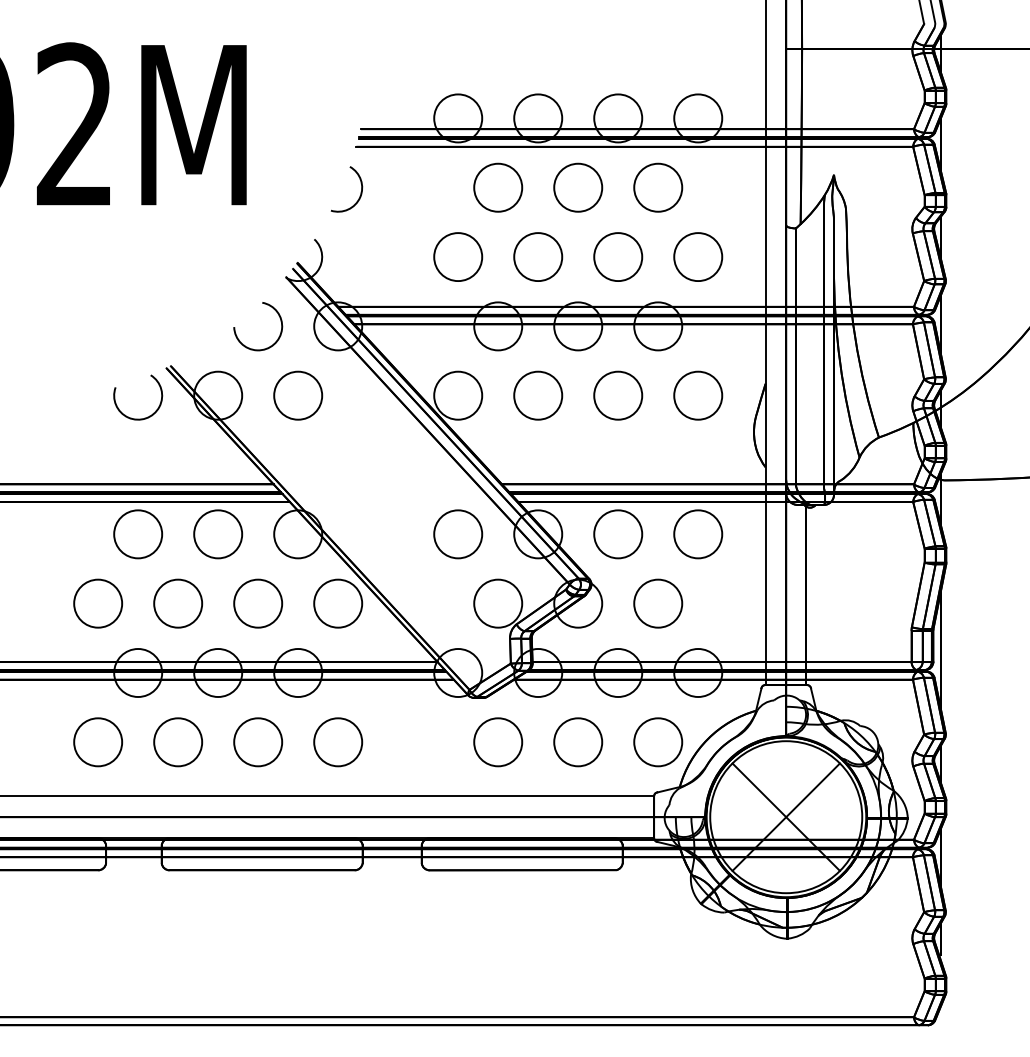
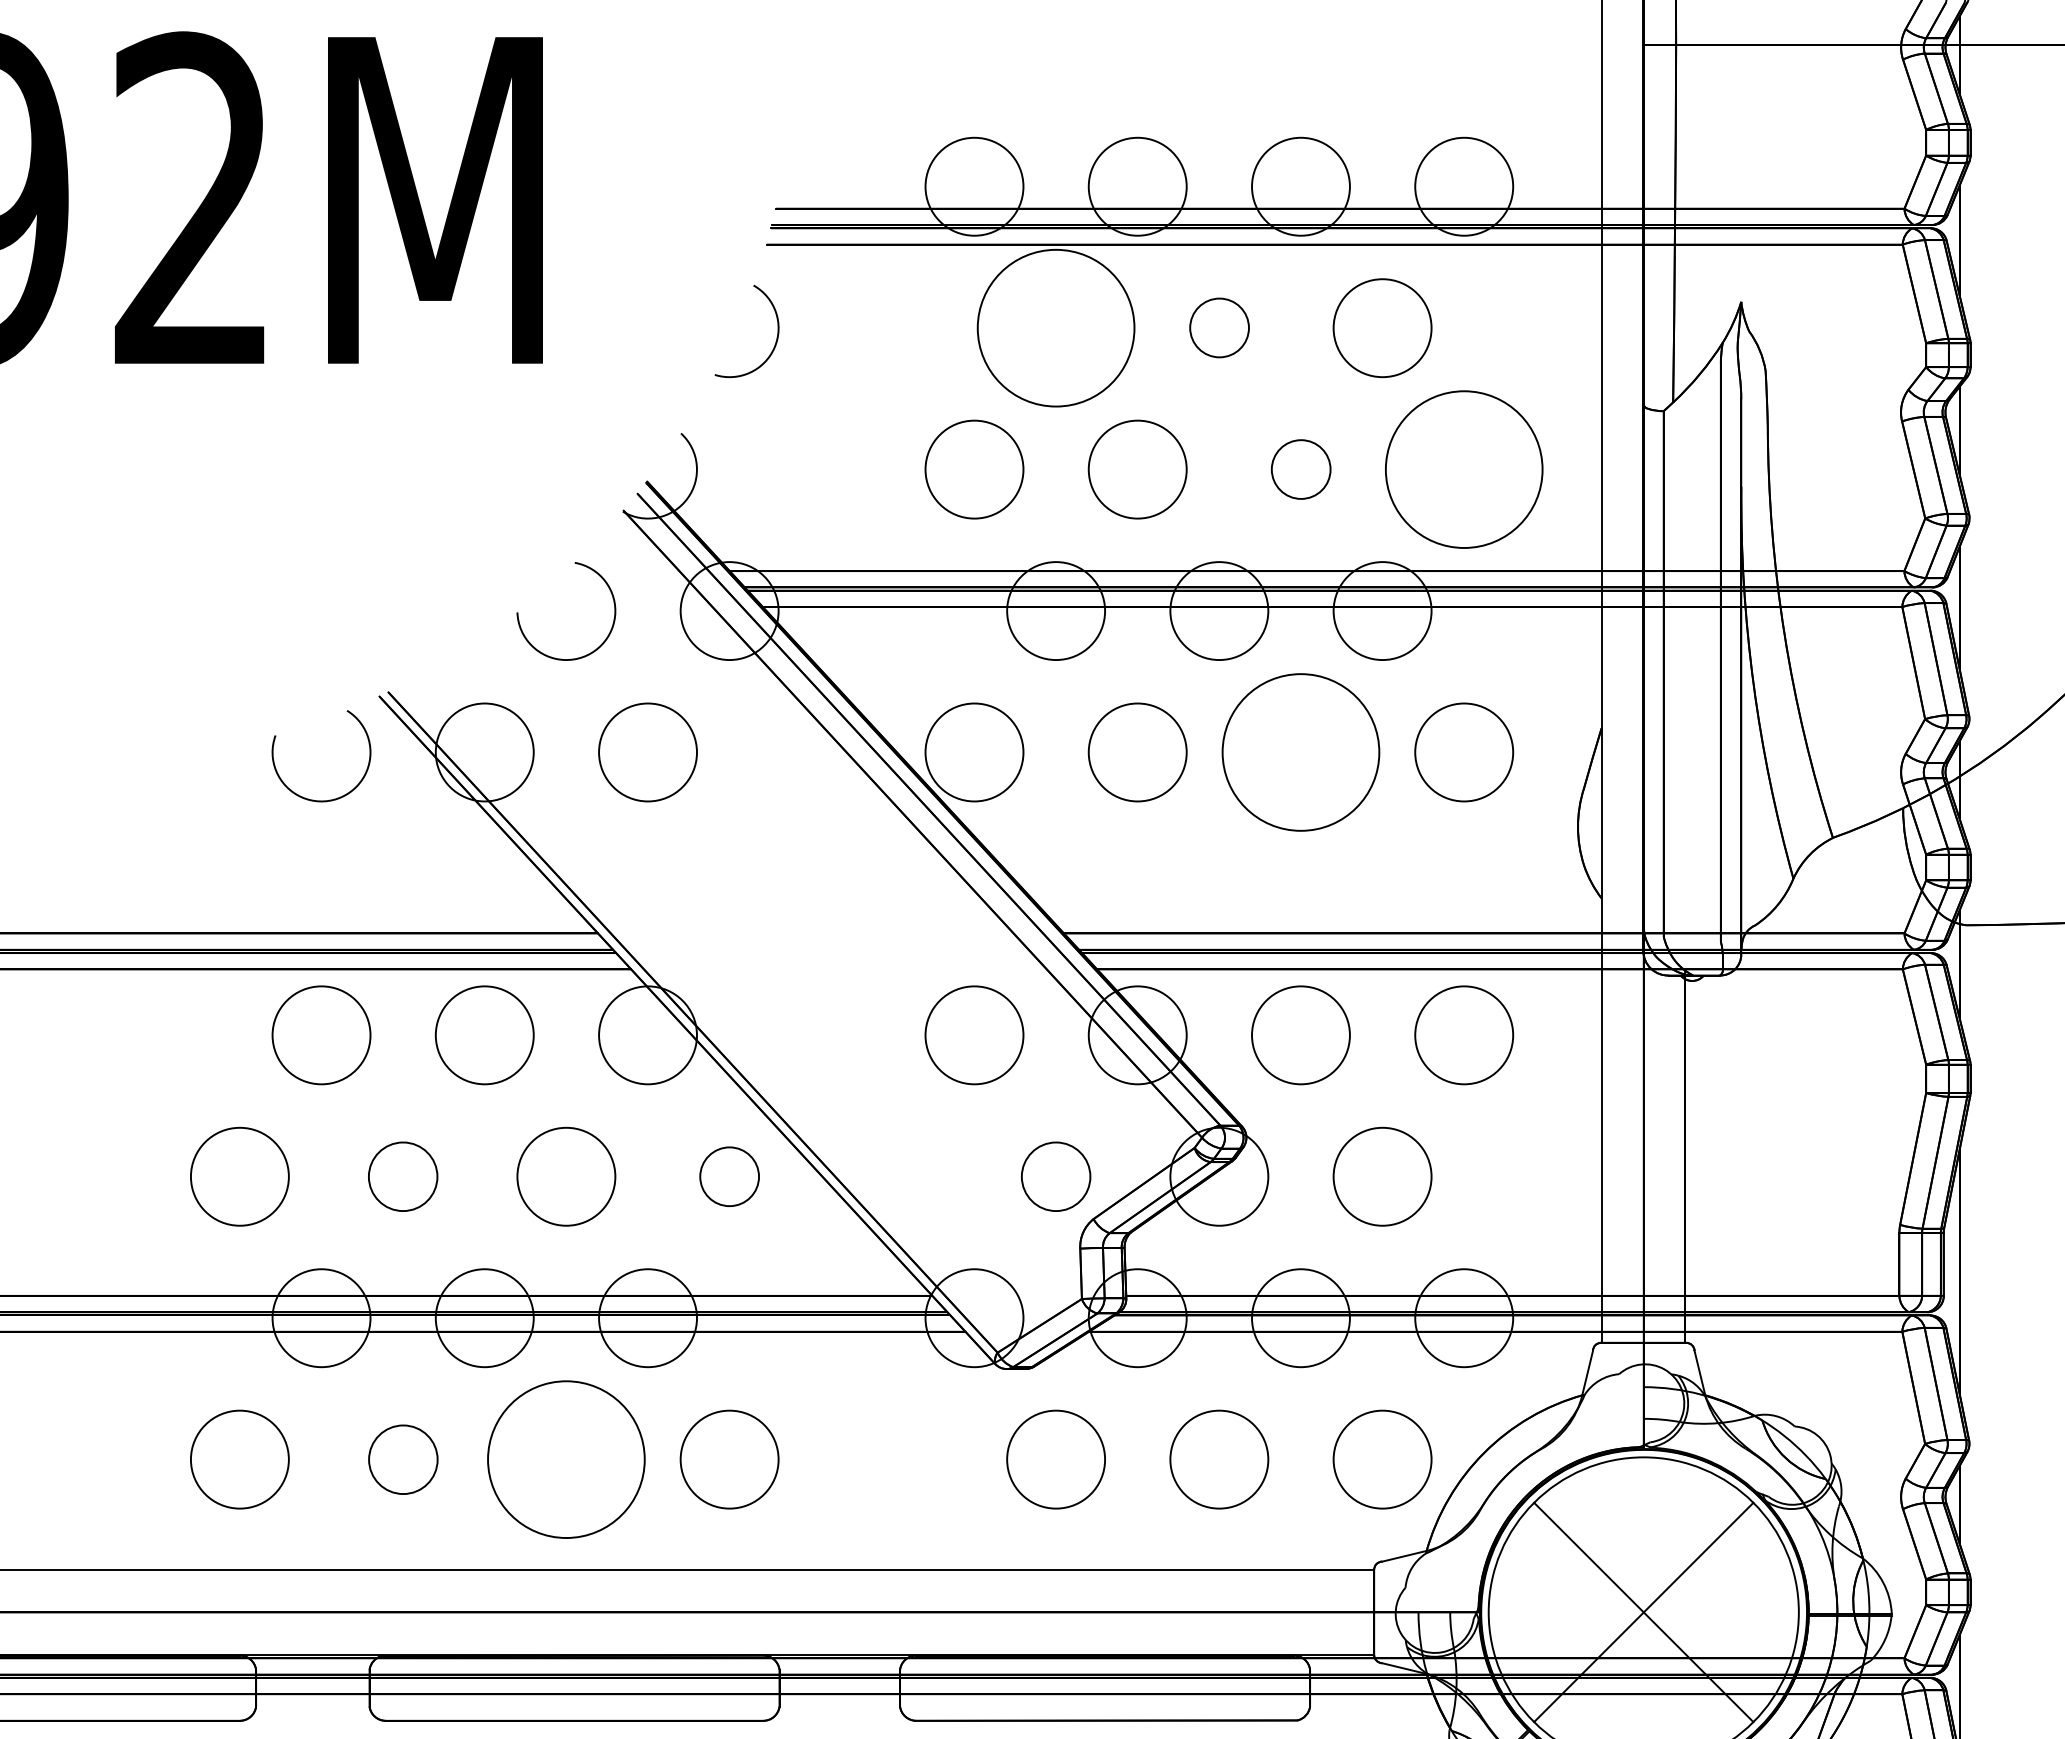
circle: (498, 187) -> (1056, 327), size x1.6
circle: (578, 187) -> (1219, 327), size x0.6
circle: (618, 256) -> (1301, 468), size x0.6
circle: (698, 257) -> (1464, 470), size x1.6
circle: (618, 395) -> (1301, 752), size x1.6
circle: (178, 603) -> (403, 1176), size x0.7
circle: (338, 603) -> (730, 1176), size x0.6
circle: (498, 603) -> (1056, 1176), size x0.7
circle: (178, 742) -> (403, 1460), size x0.7
circle: (258, 742) -> (567, 1460), size x1.6

